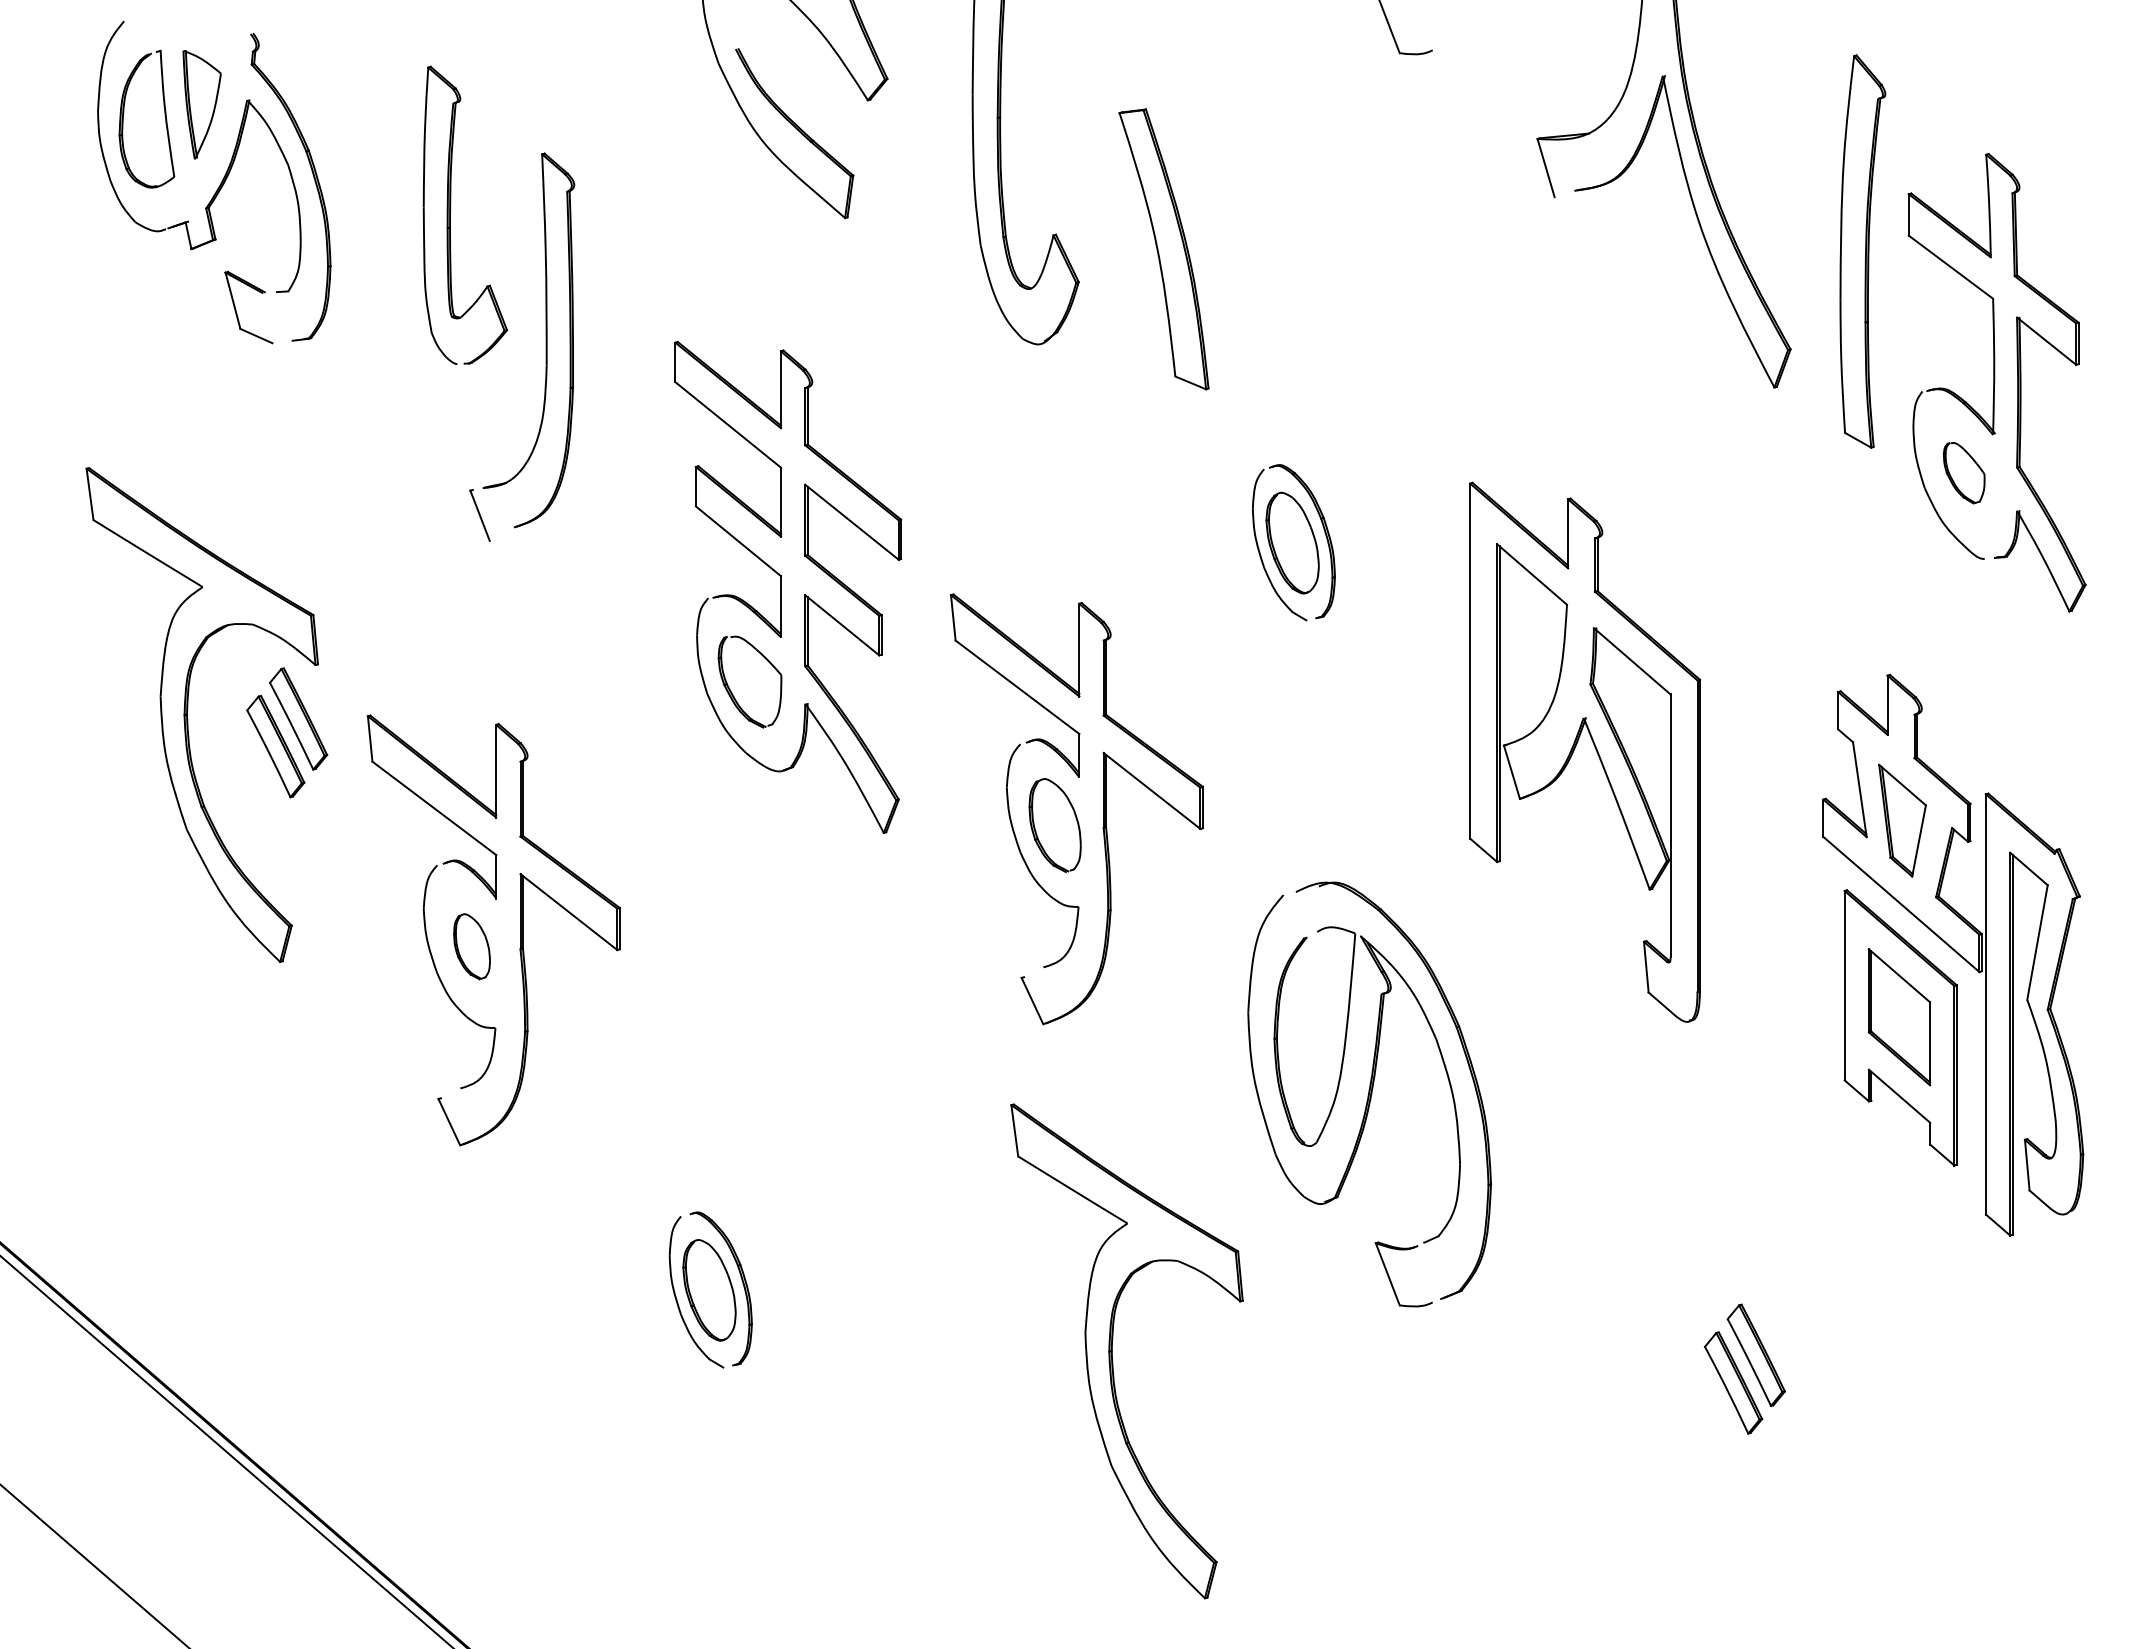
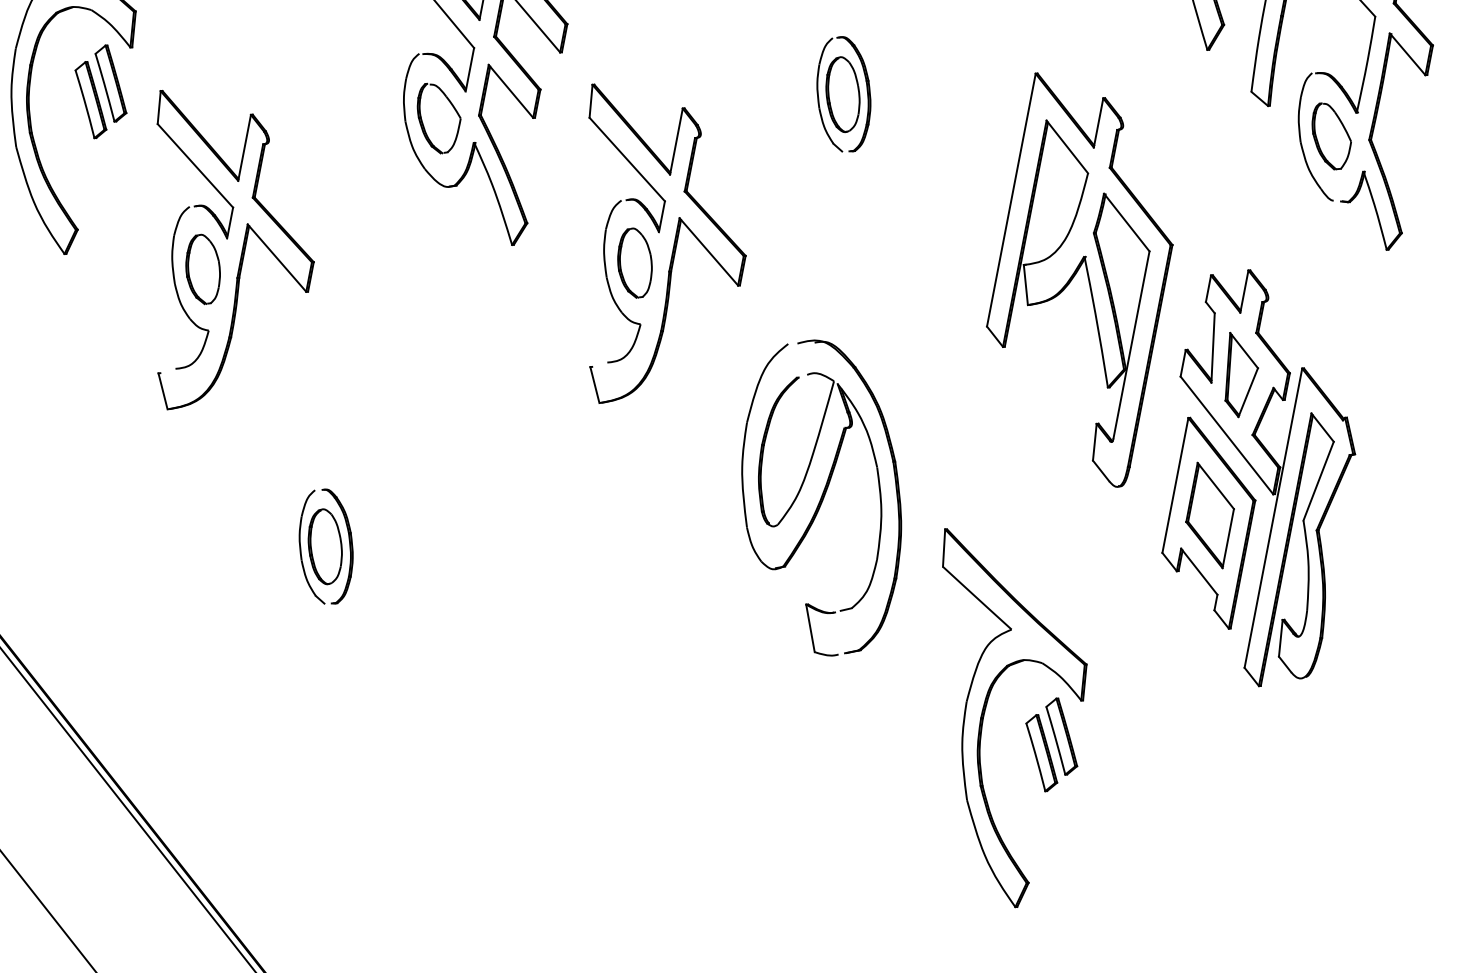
part: (1964, 473) -> (1330, 137), size x1.43
part: (1594, 747) -> (1088, 278), moved
part: (471, 946) -> (202, 269), size x1.43
part: (1112, 1351) -> (983, 718), moved

